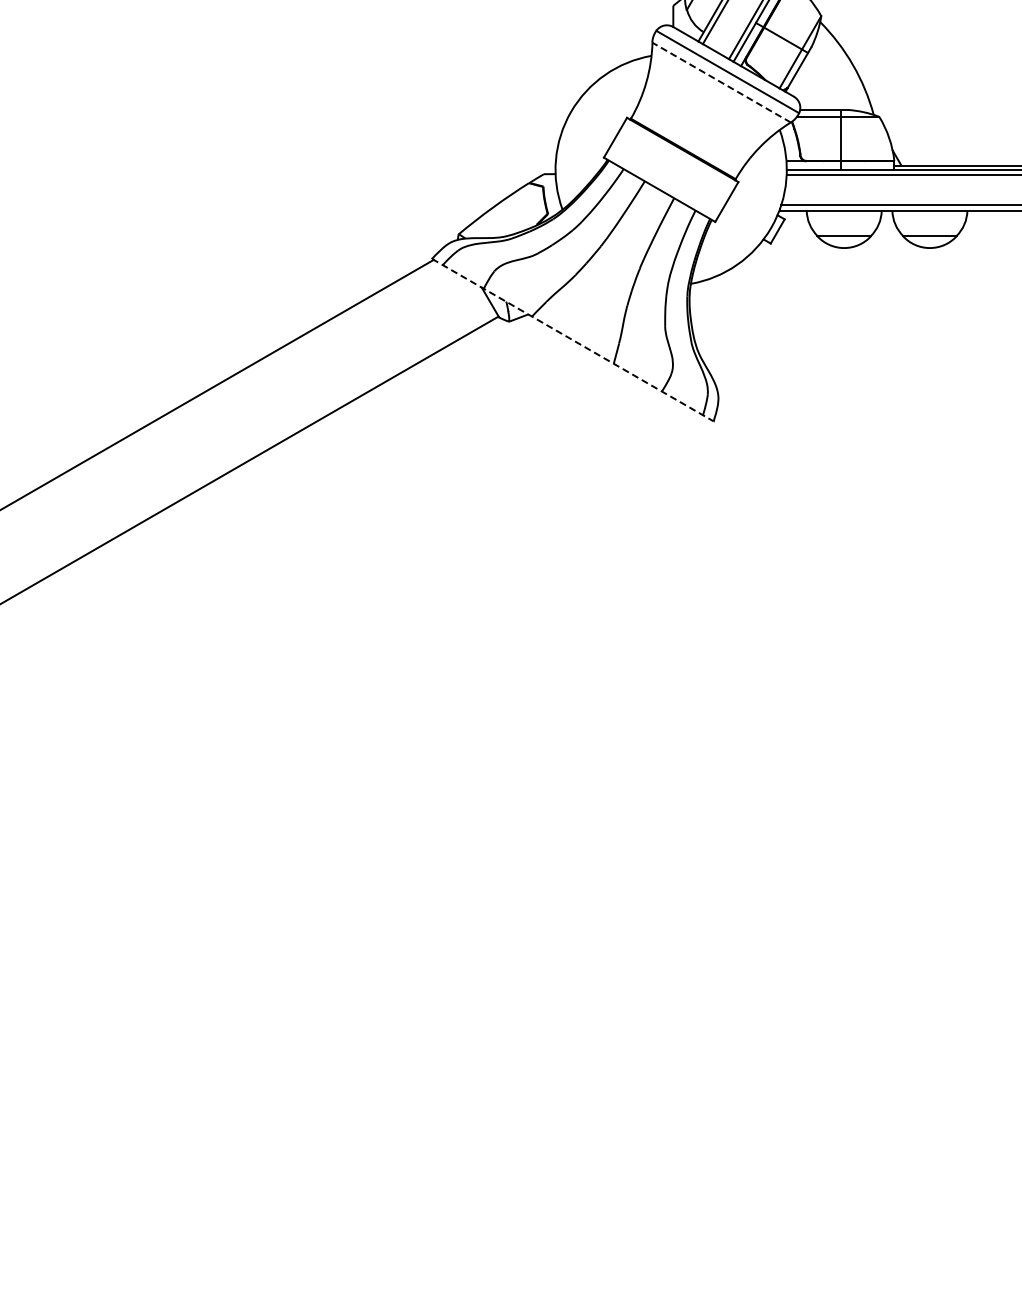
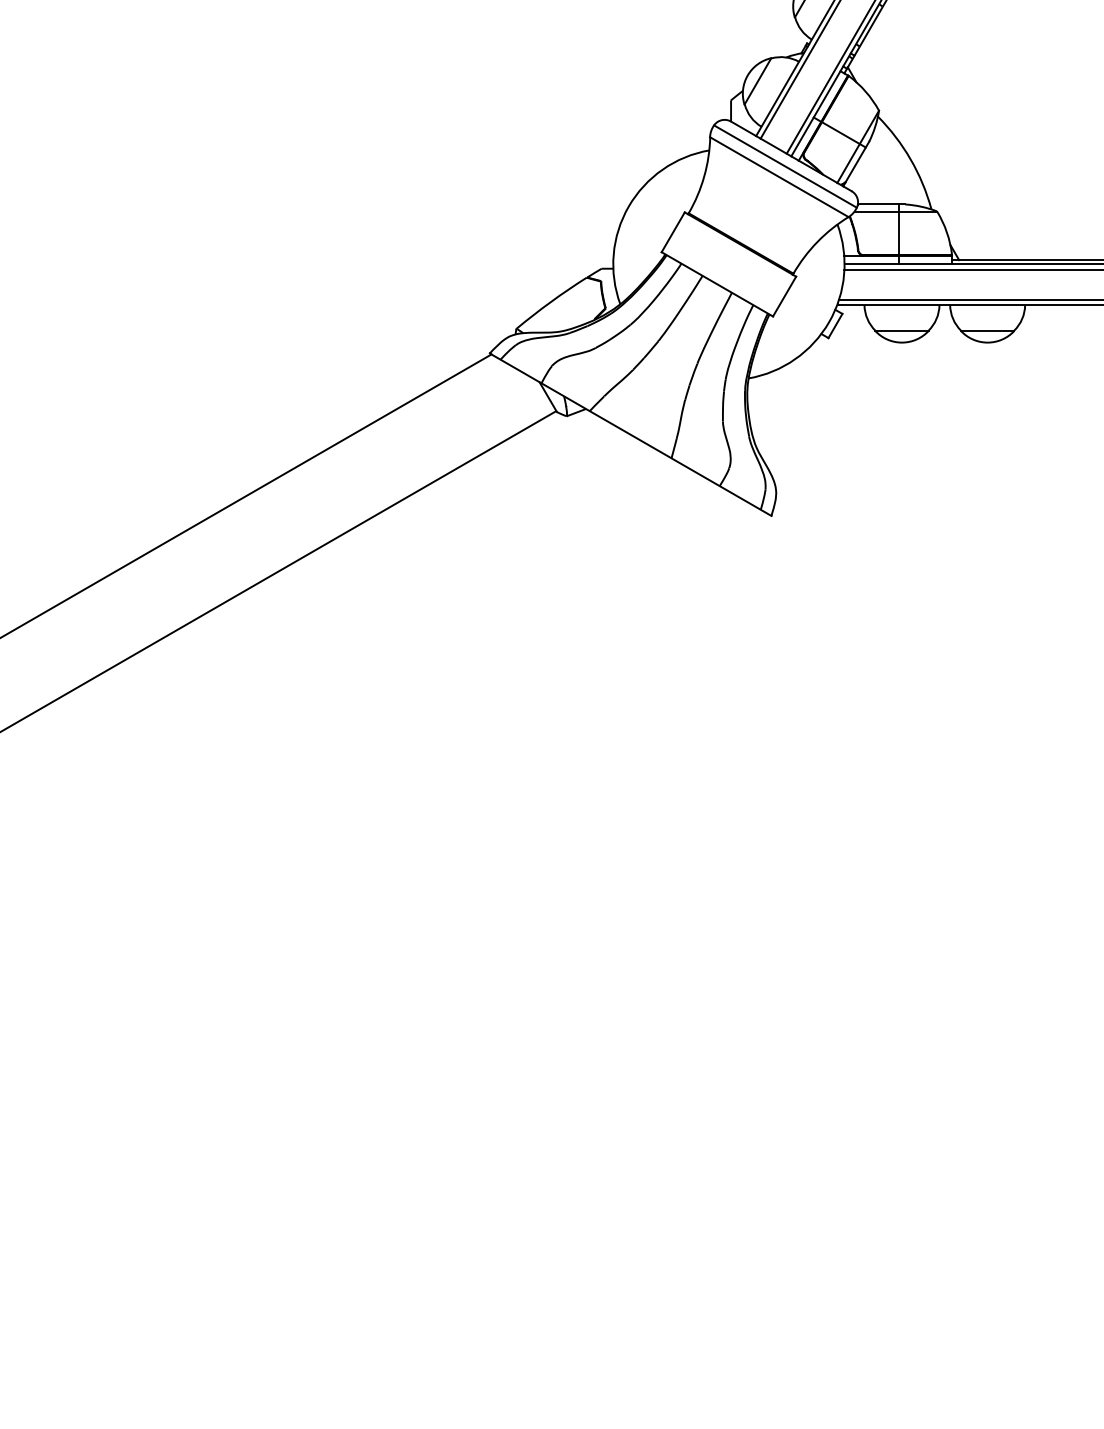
line: (721, 82) -> (779, 177), dashed -> solid
line: (573, 339) -> (631, 434), dashed -> solid

